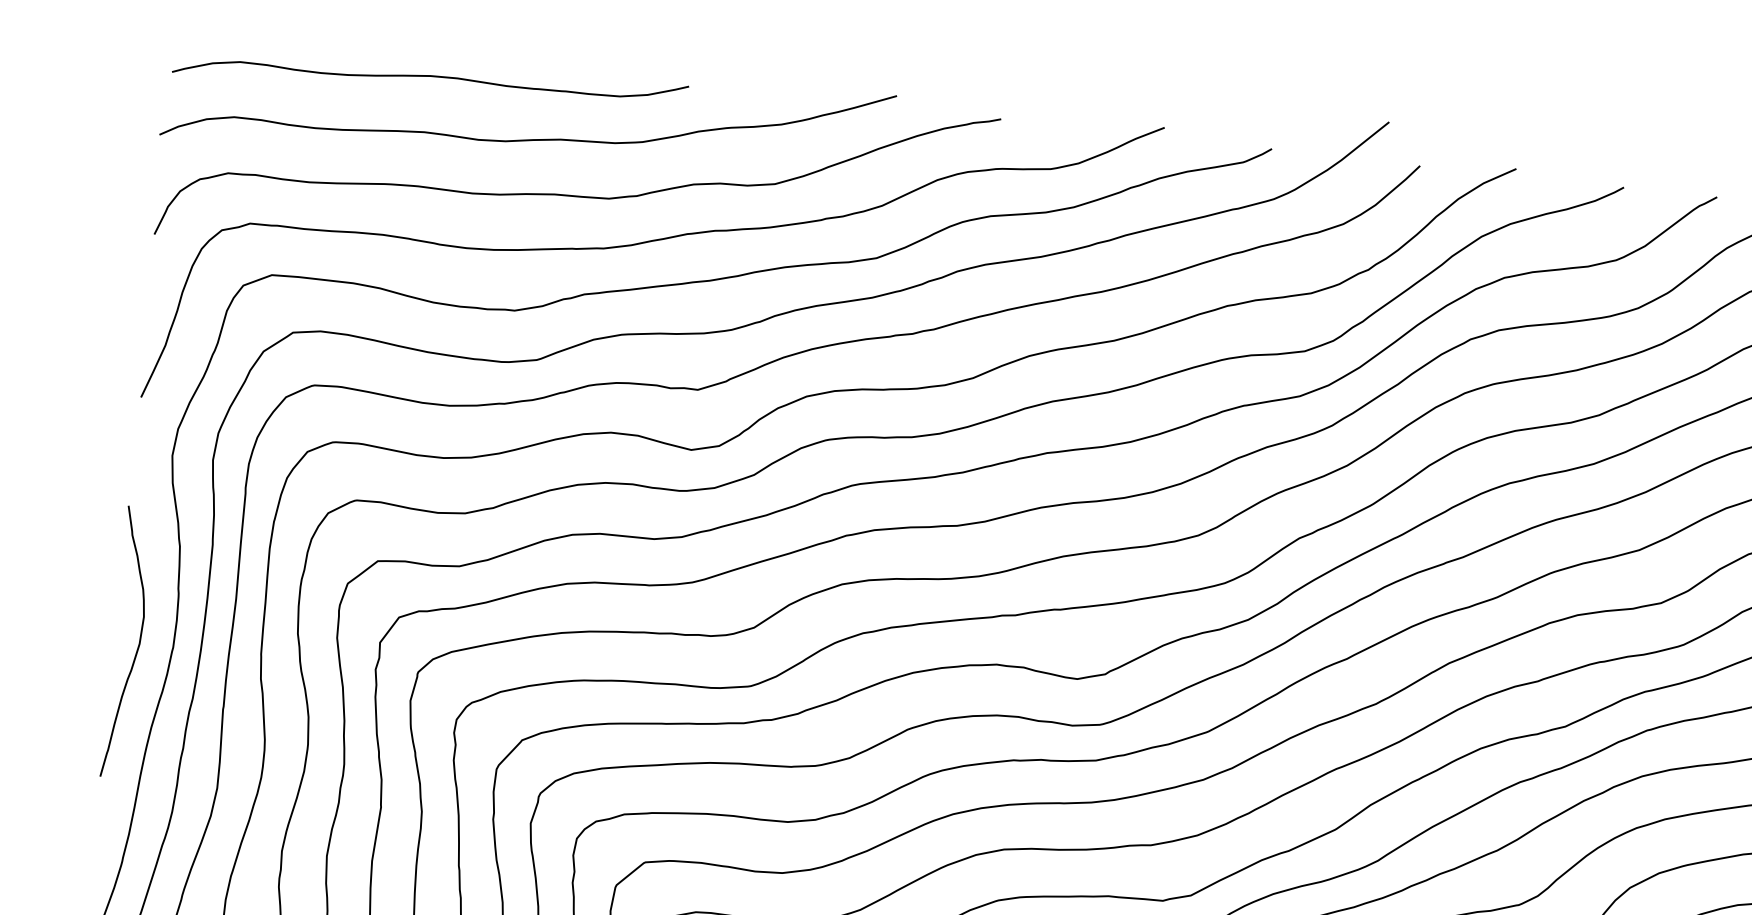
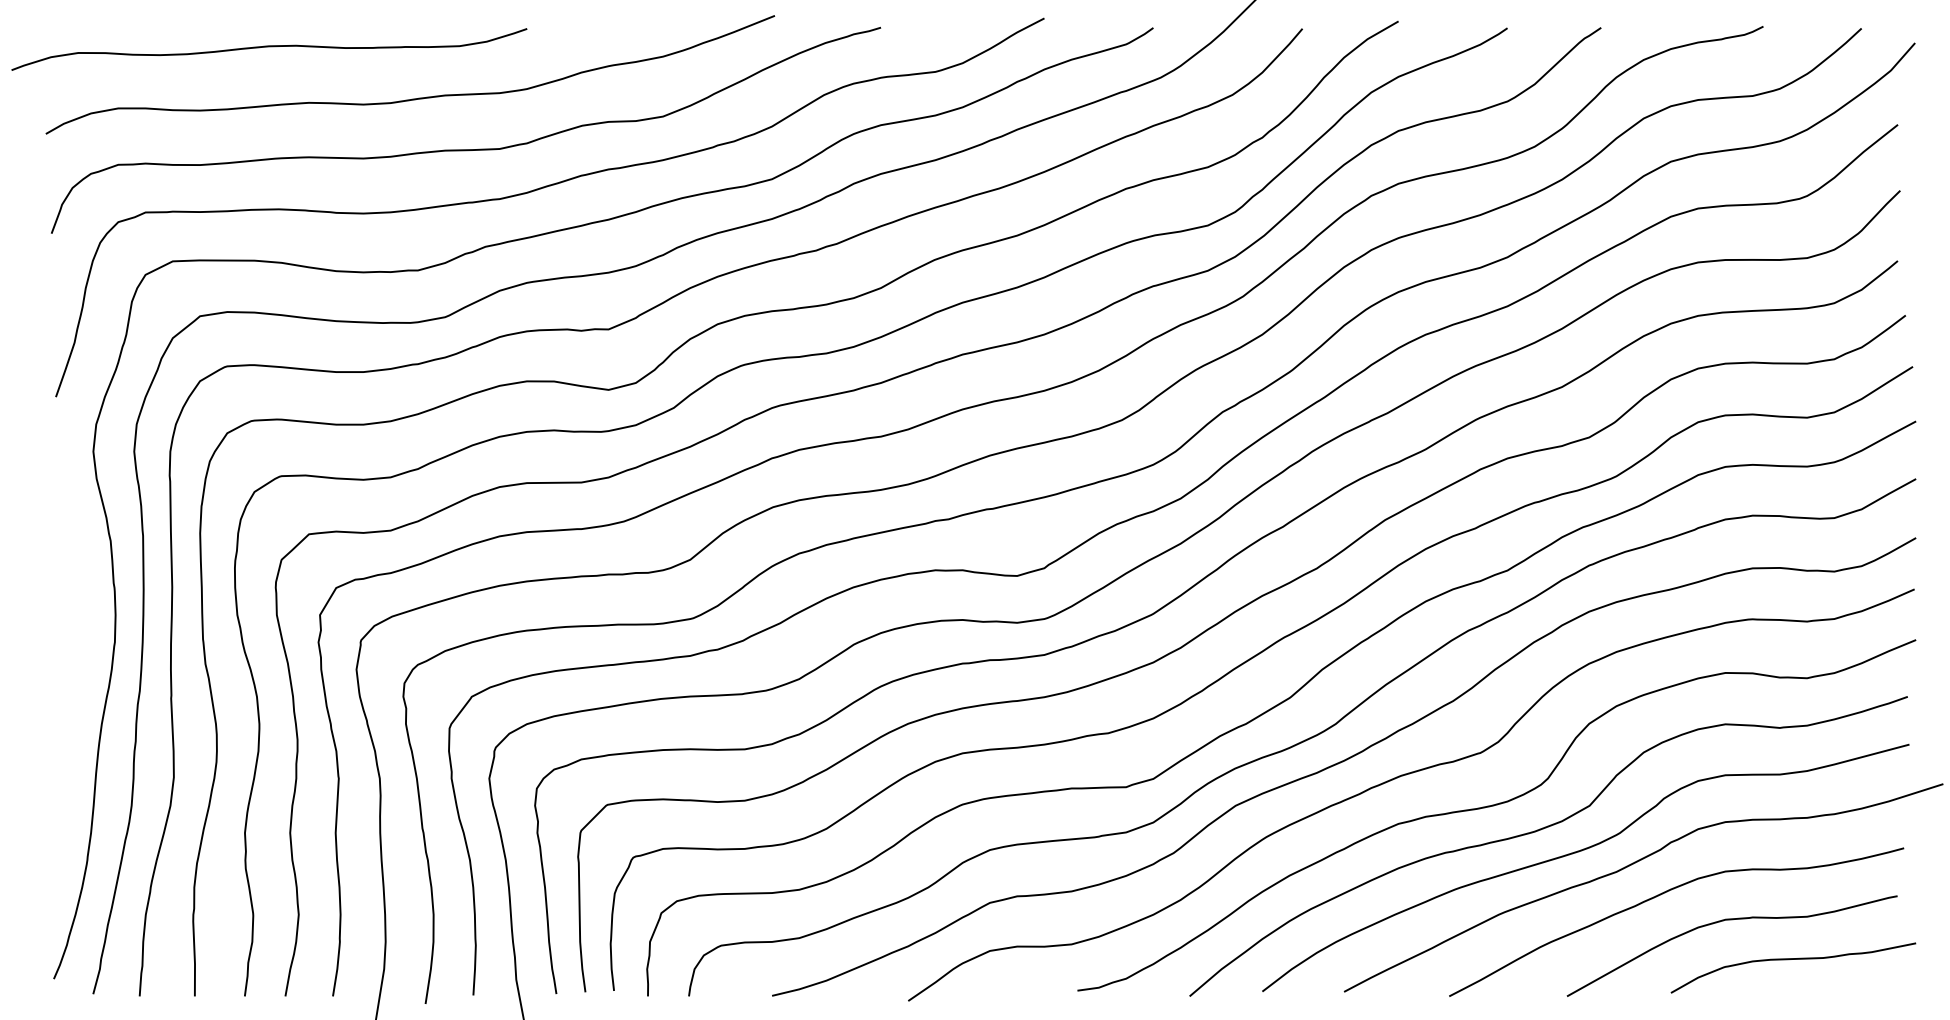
curve: (430, 77) -> (269, 47), moved
curve: (137, 645) -> (79, 644), removed

